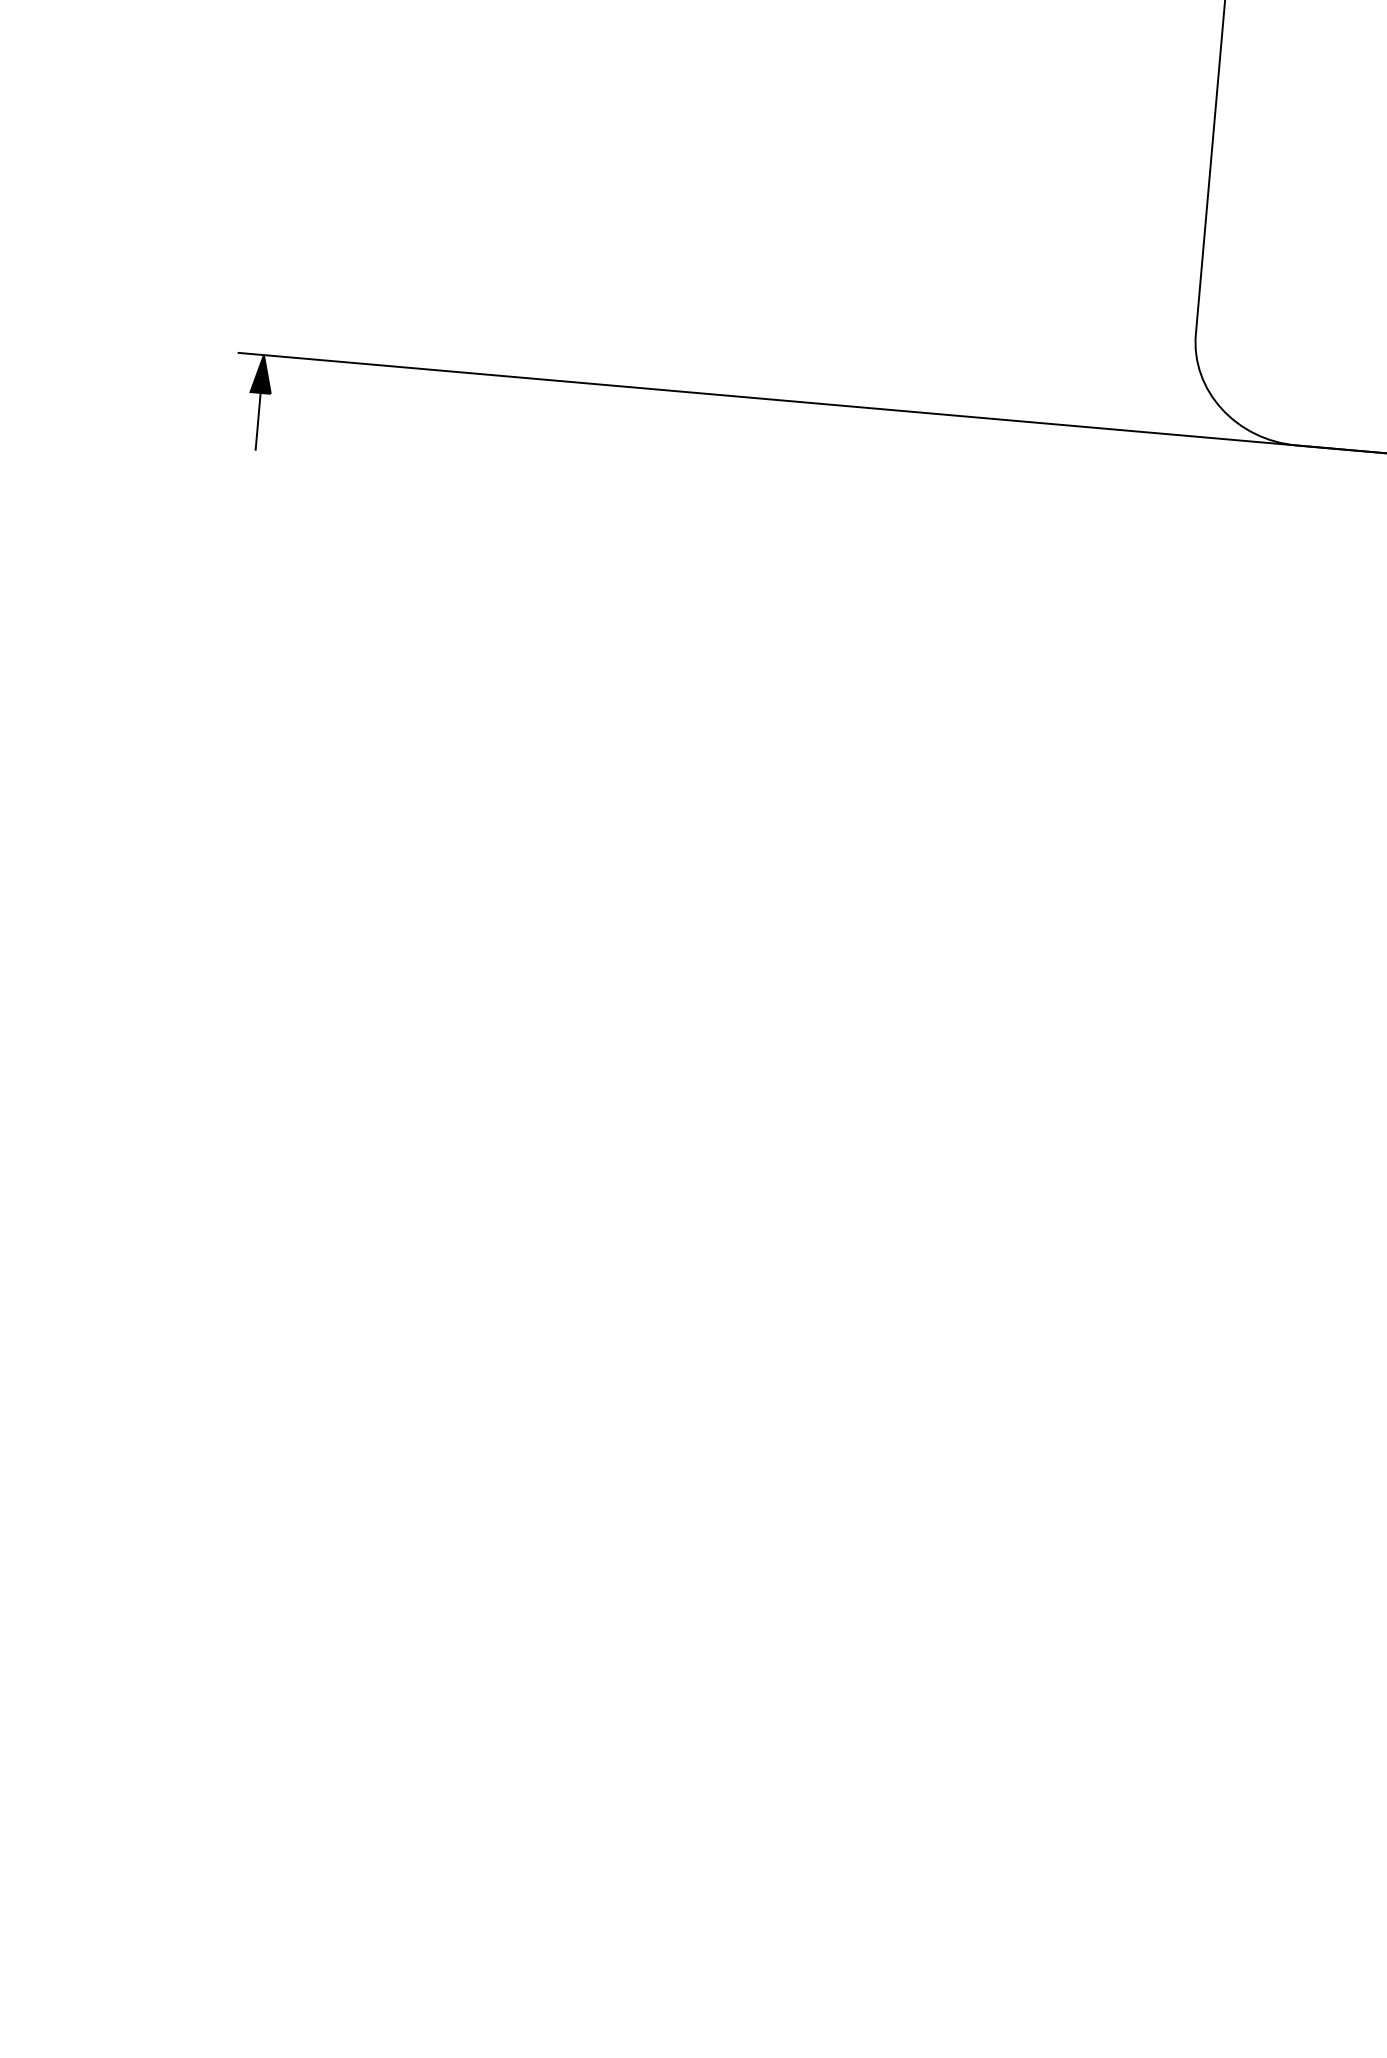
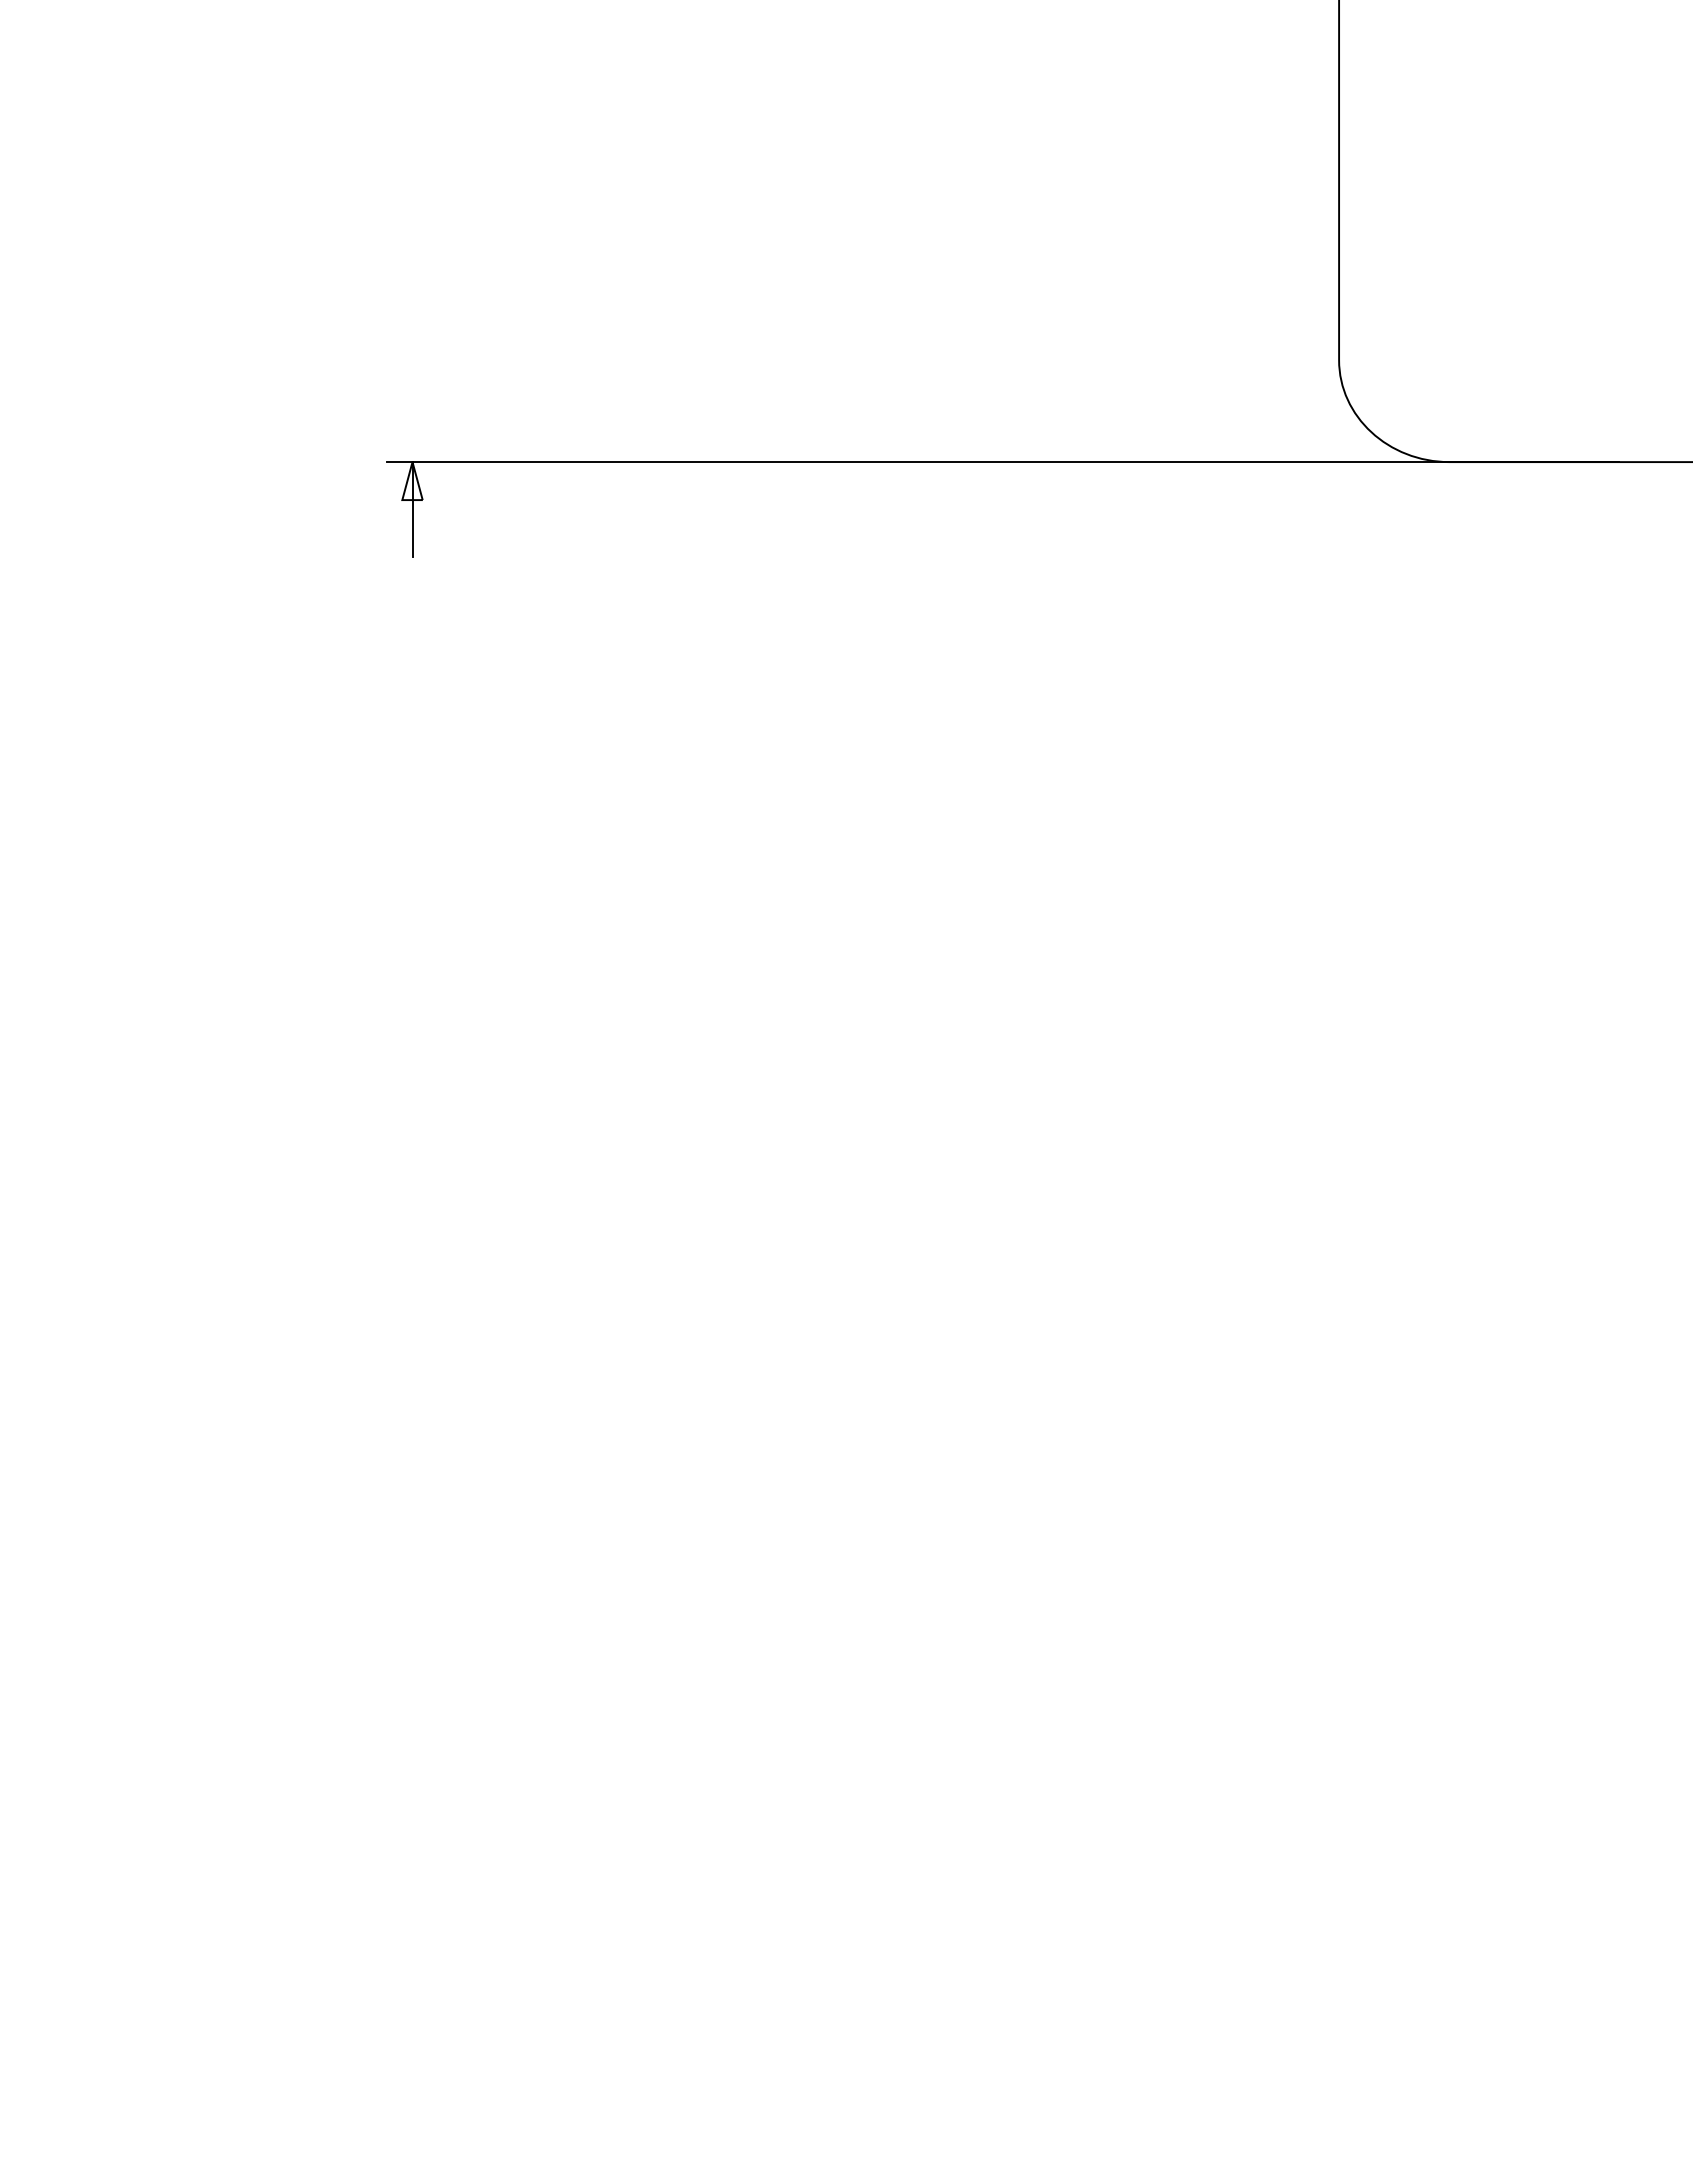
fill: (262, 374) -> (412, 481), removed

